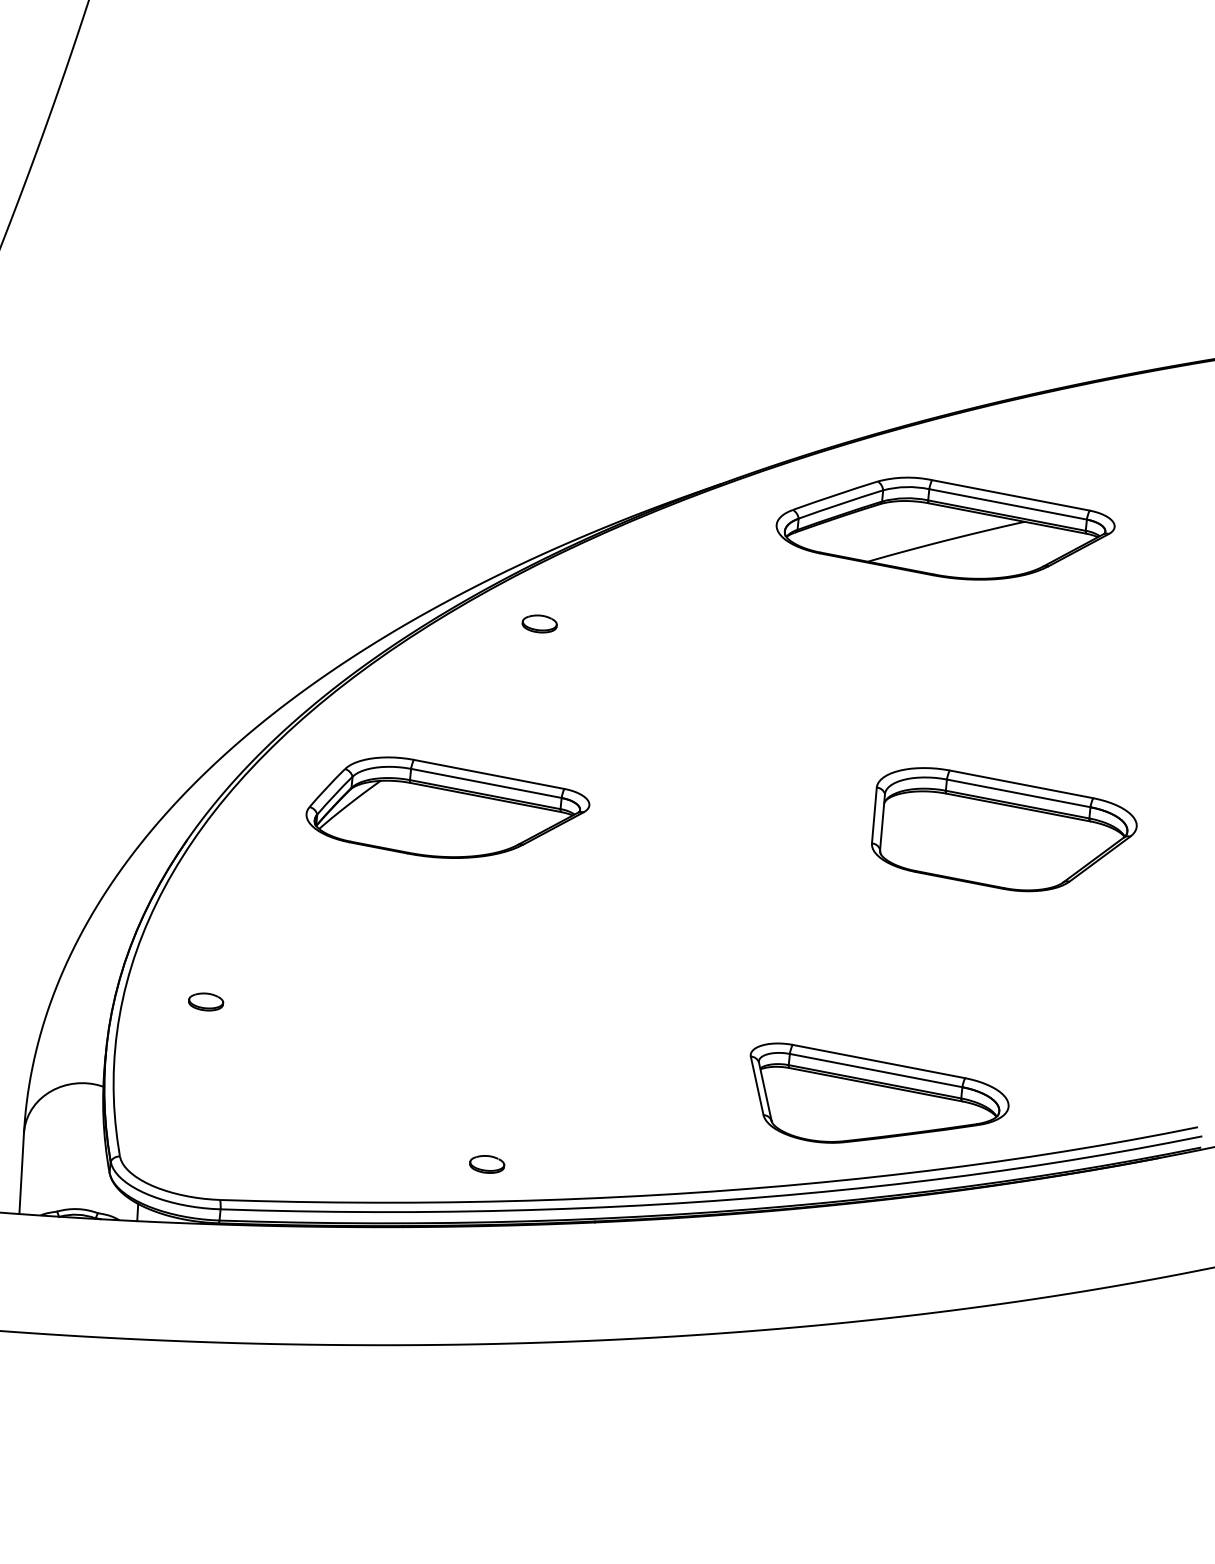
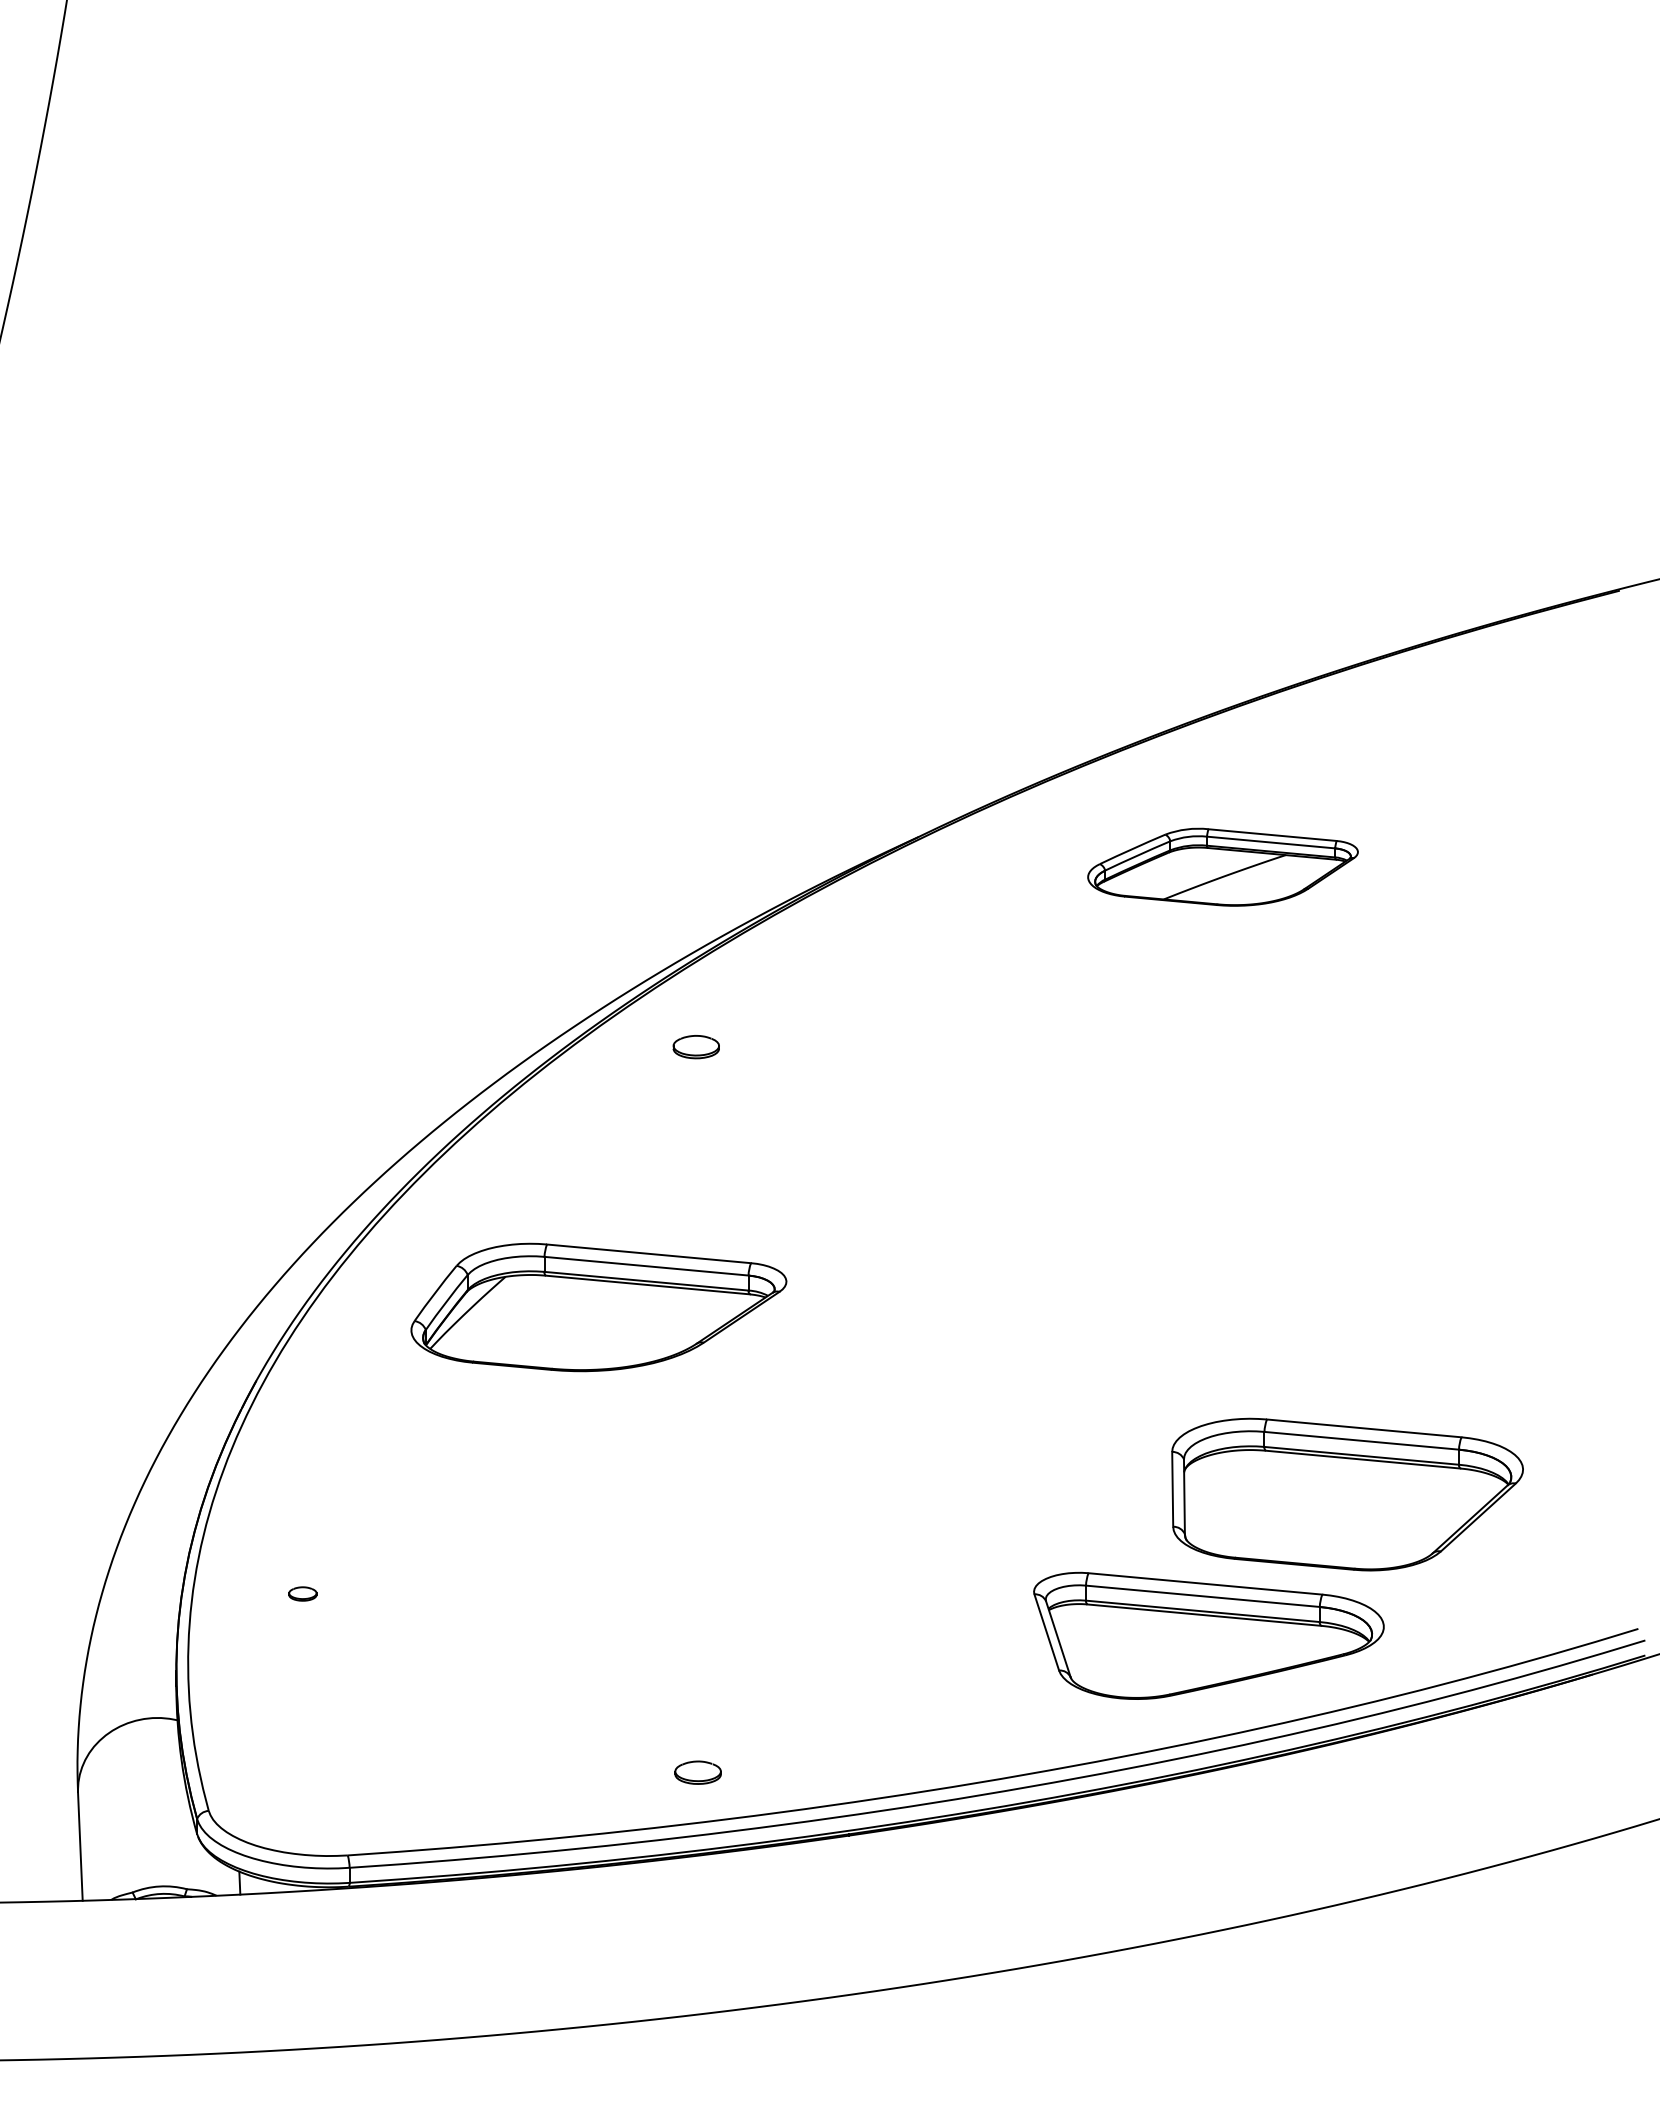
part: (944, 529) -> (1222, 867), size x0.6
part: (1004, 832) -> (1347, 1494), moved
part: (205, 1001) -> (302, 1593), size x0.6

